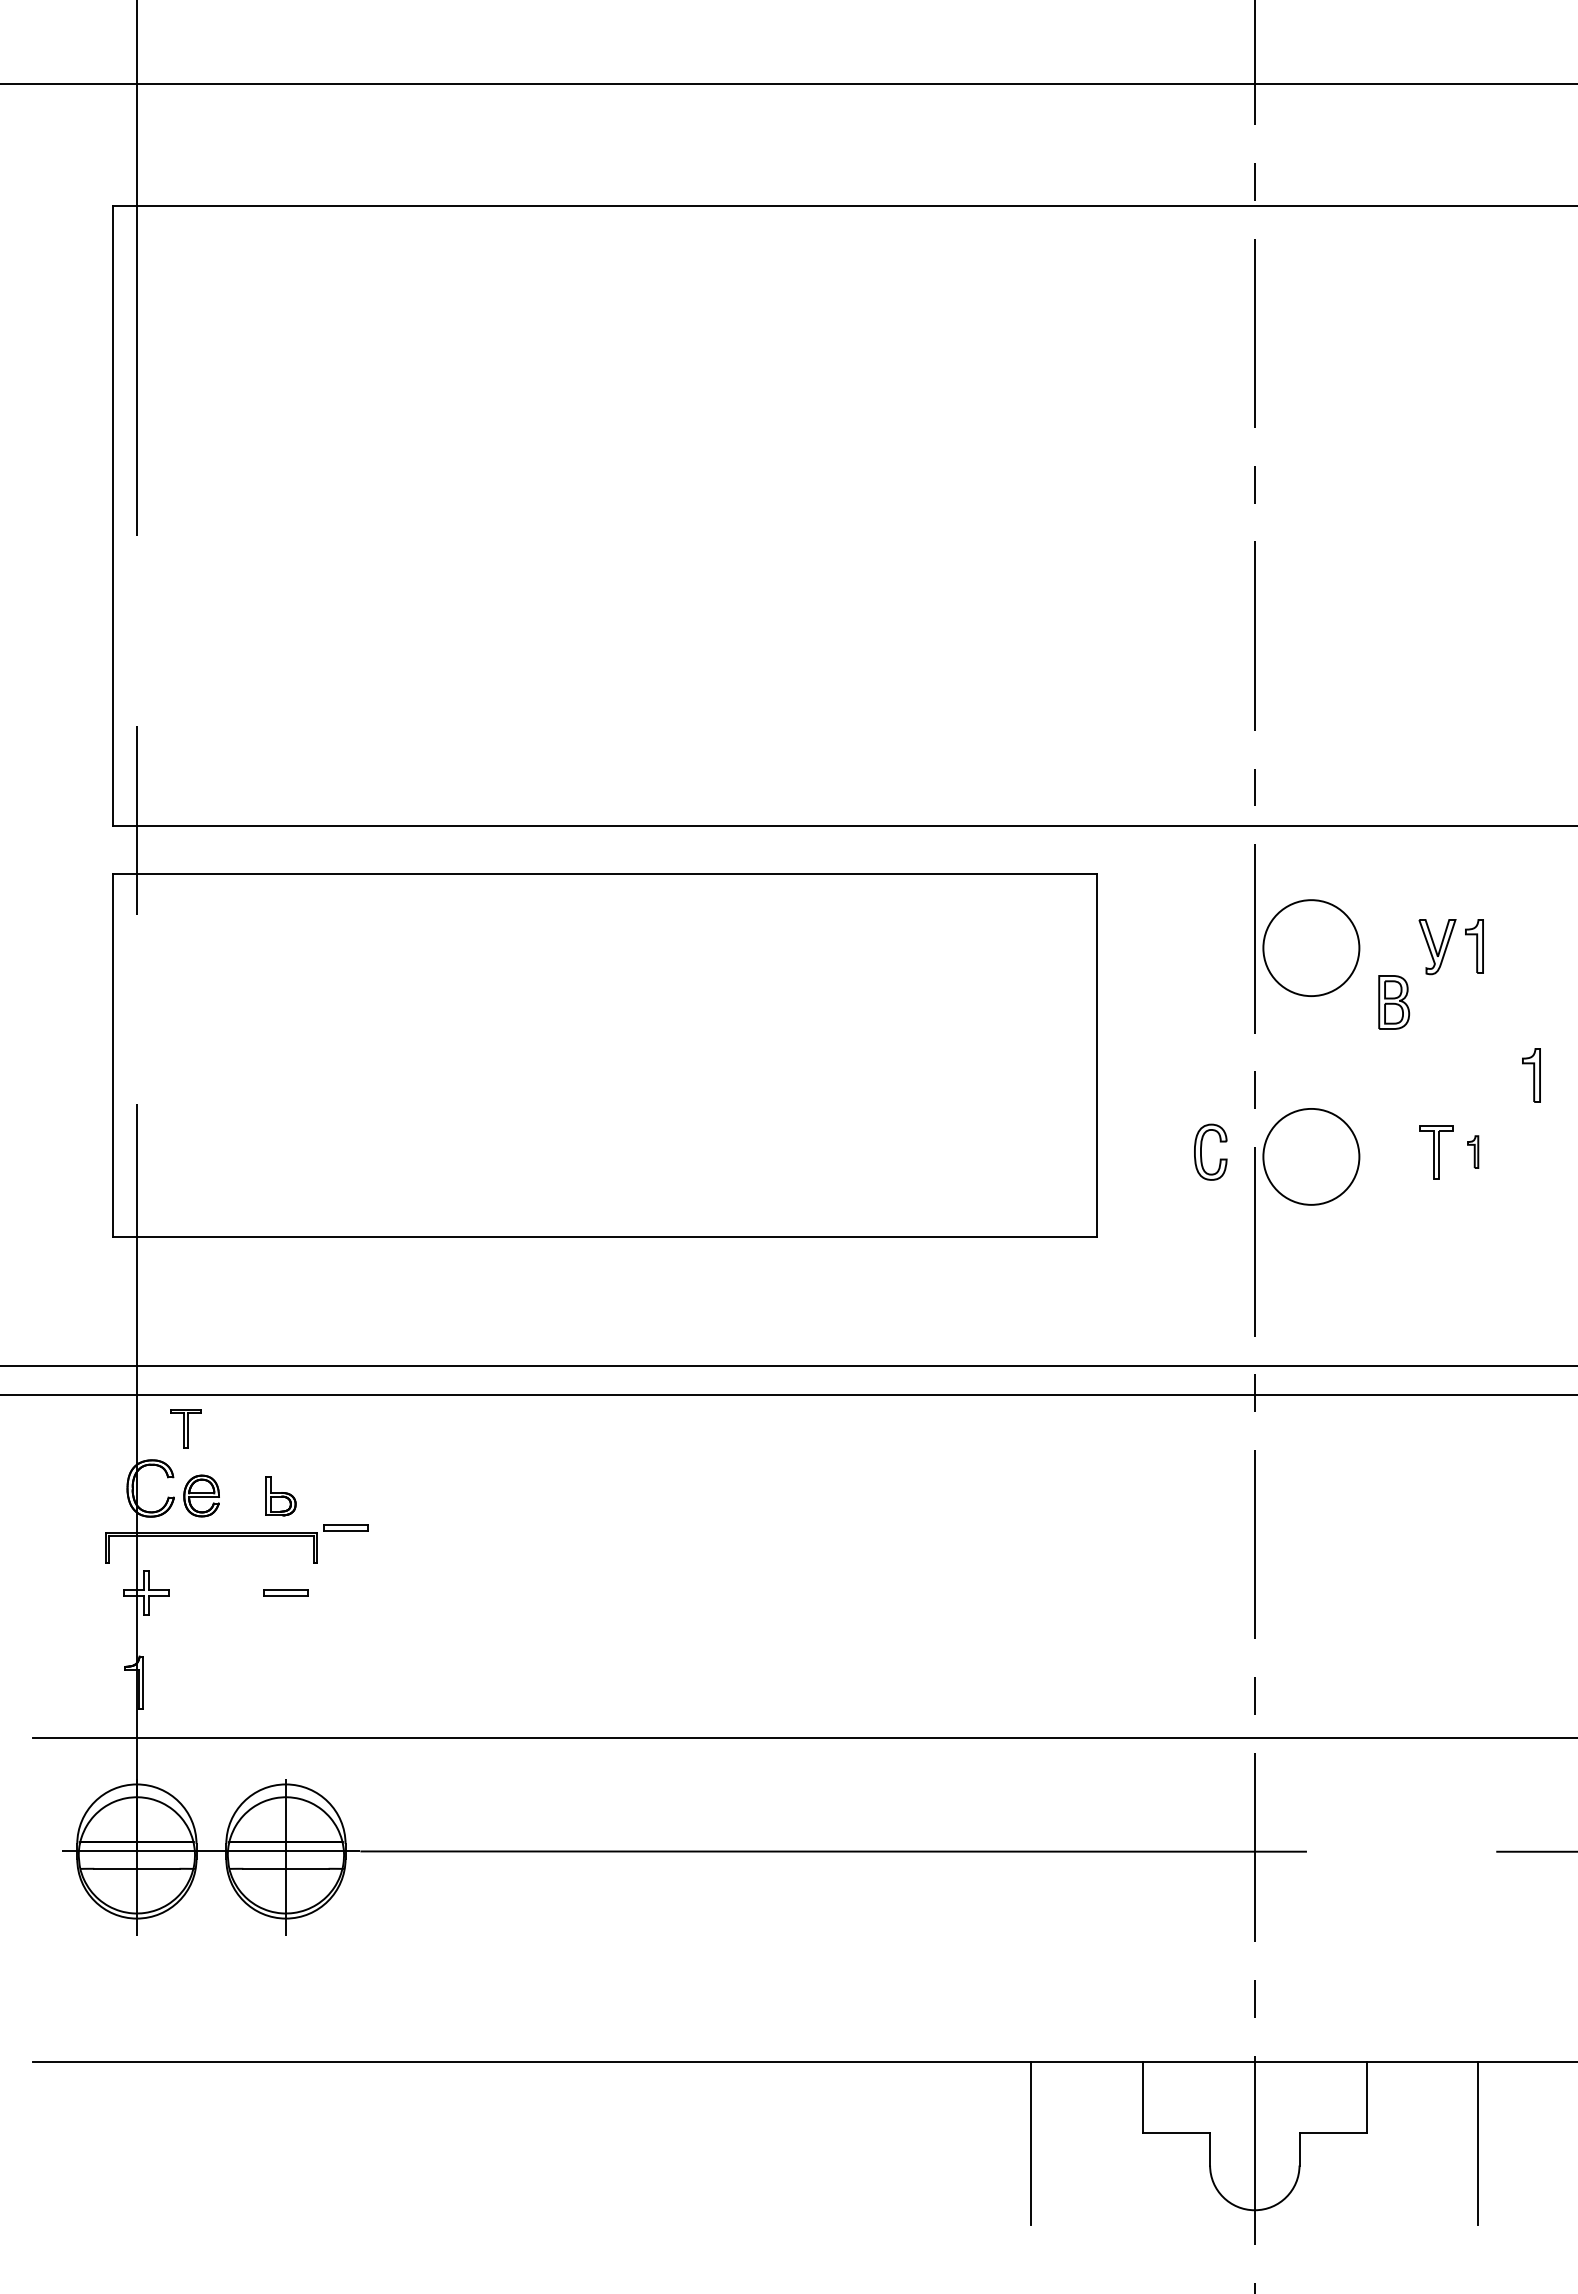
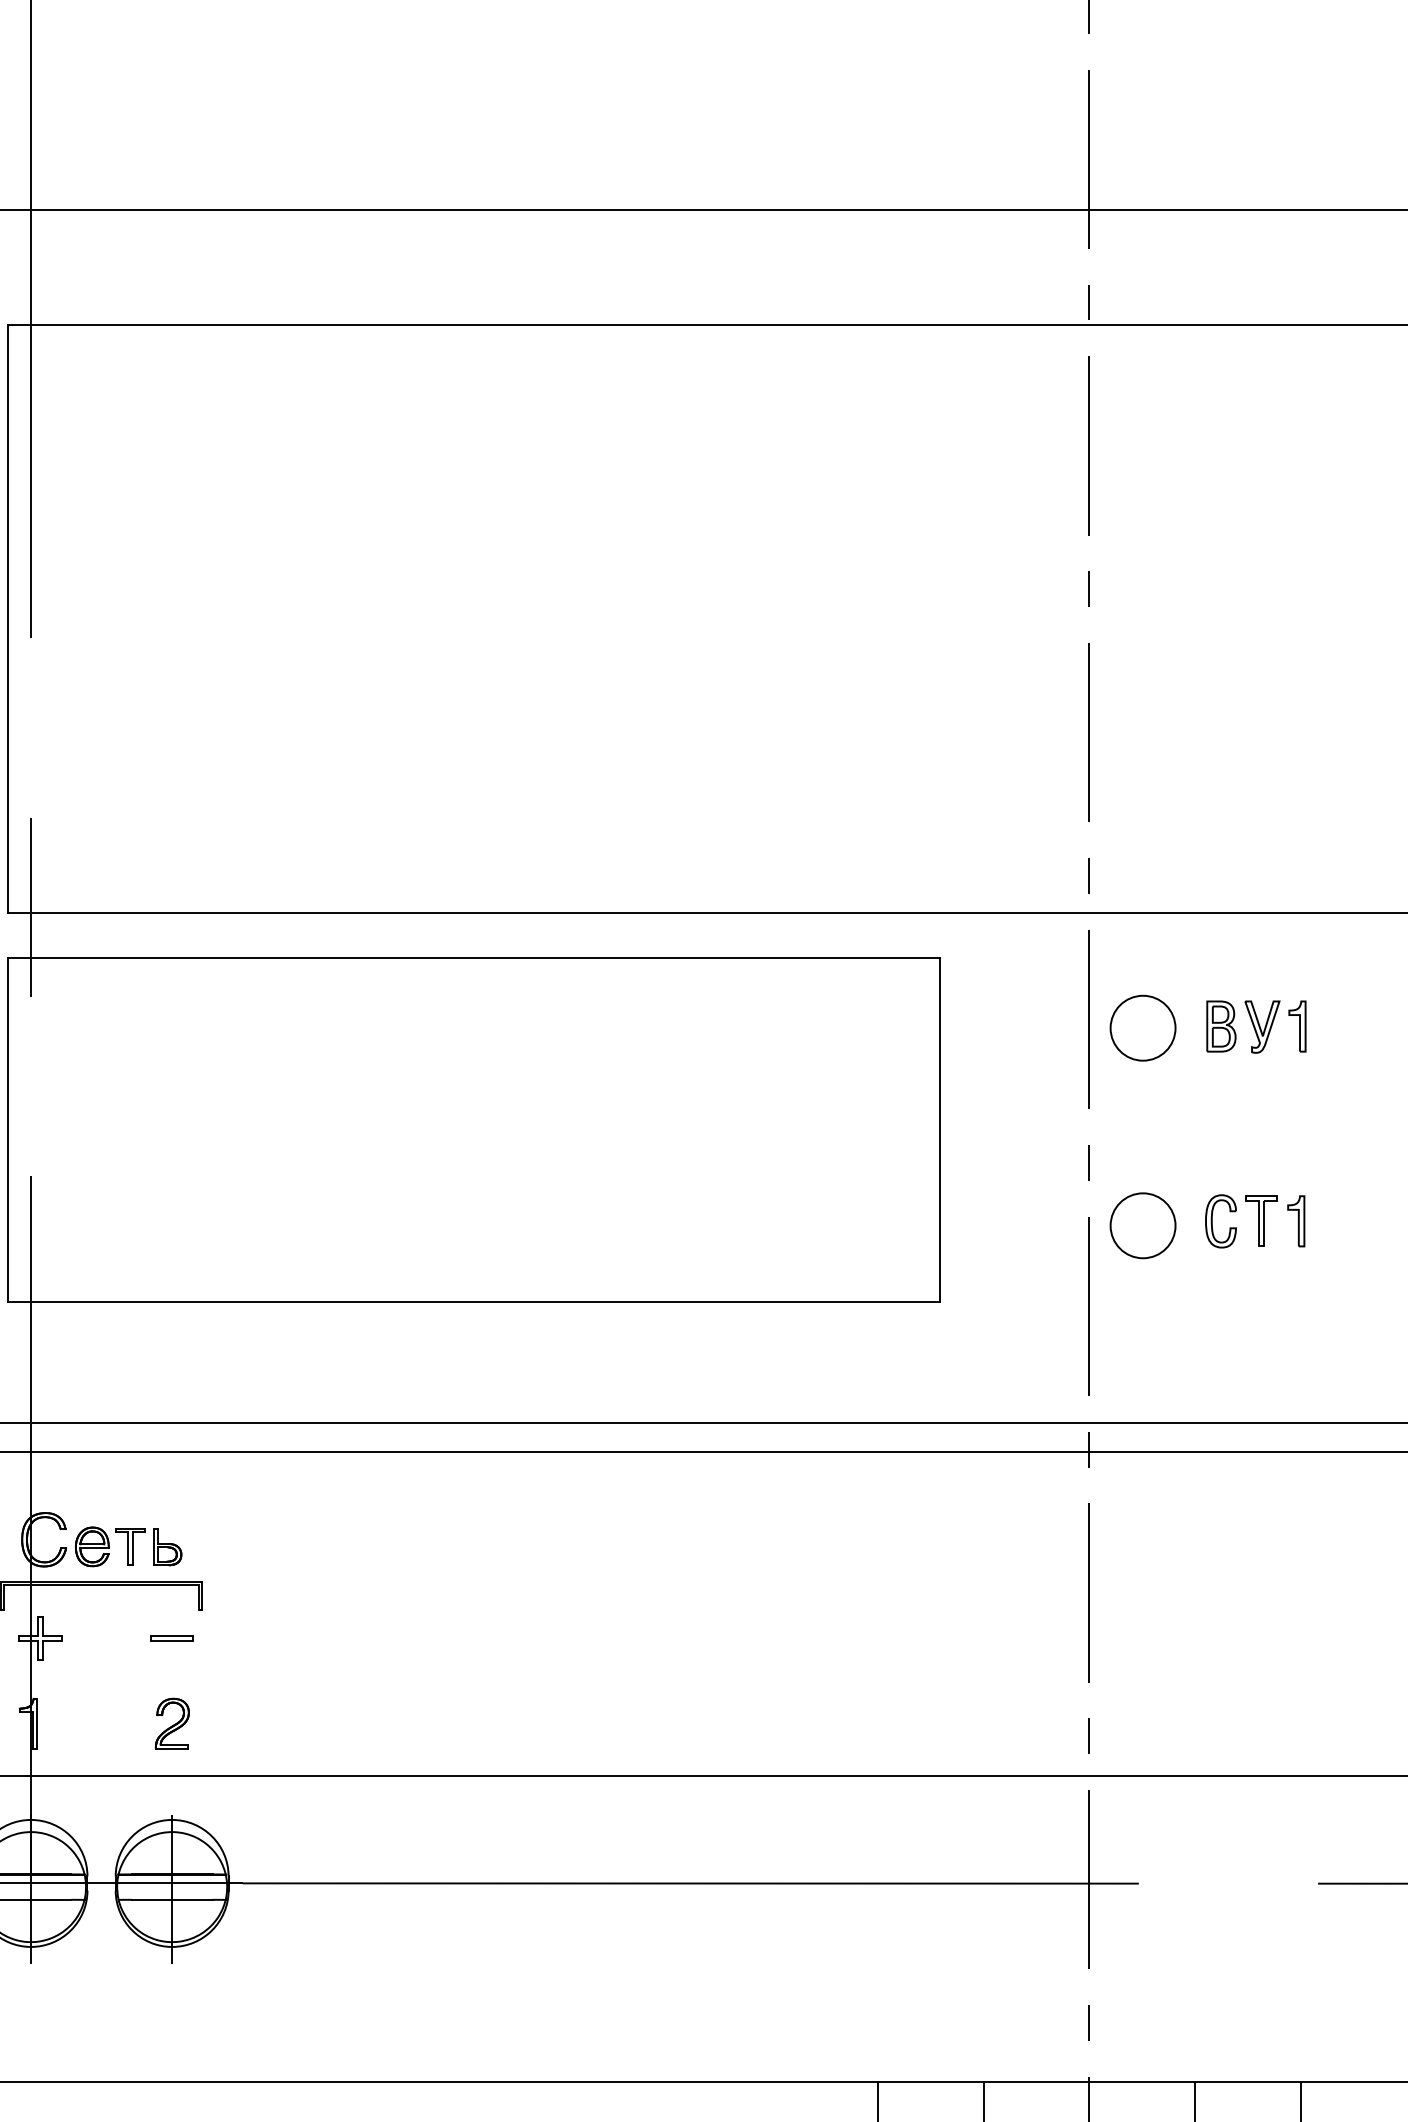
part: (1311, 948) -> (1143, 1028), size x0.71
part: (1394, 1002) -> (1221, 1026), moved
part: (1531, 1075) -> (1351, 1148), removed
part: (1201, 1151) -> (1212, 1220), moved
part: (1472, 1151) -> (1295, 1220), size x1.67
part: (1311, 1156) -> (1143, 1225), size x0.71
part: (185, 1428) -> (130, 1546), moved
part: (345, 1527) -> (228, 1576), removed
part: (285, 1682) -> (171, 1723), added

